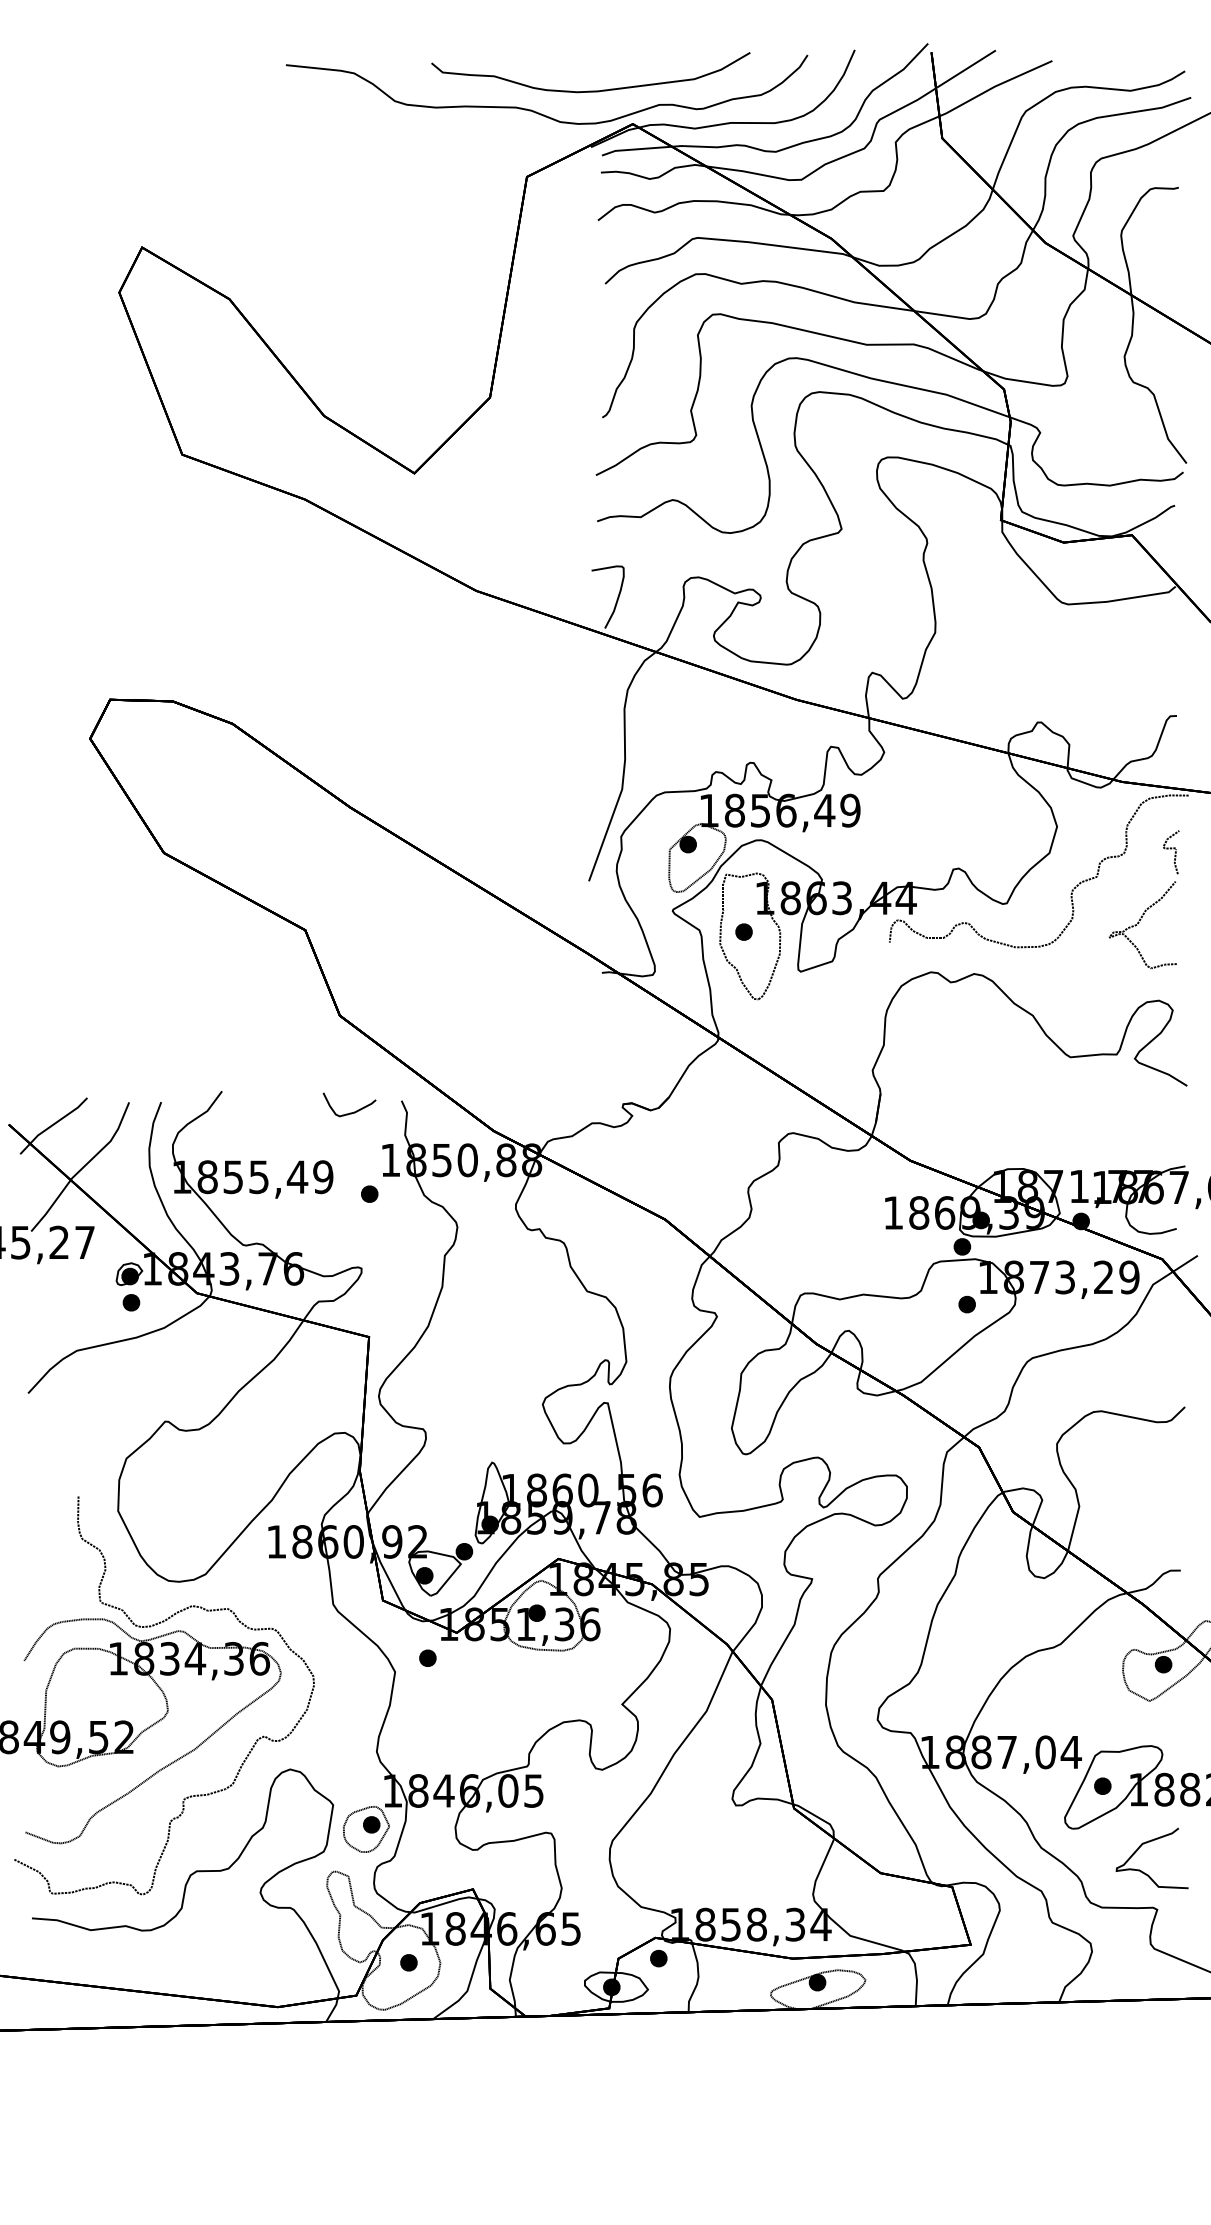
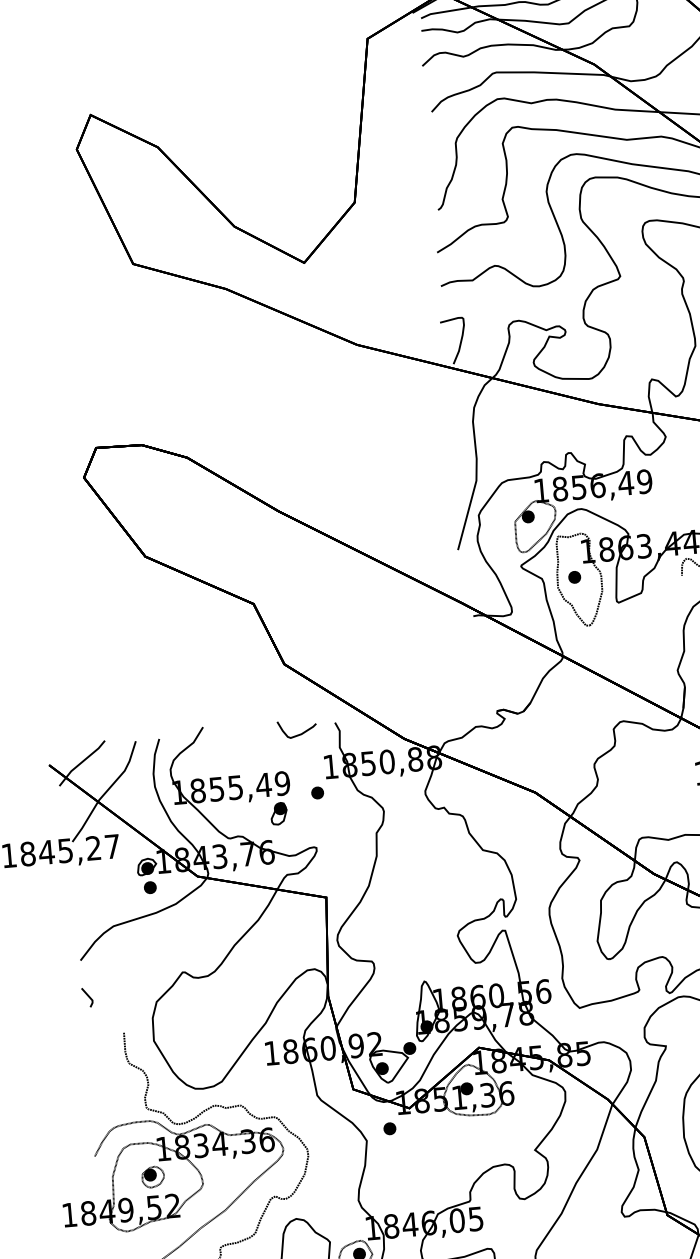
part: (314, 1217) -> (278, 813), added
line: (33, 1442) -> (87, 996), added
part: (100, 1695) -> (152, 1176), added

